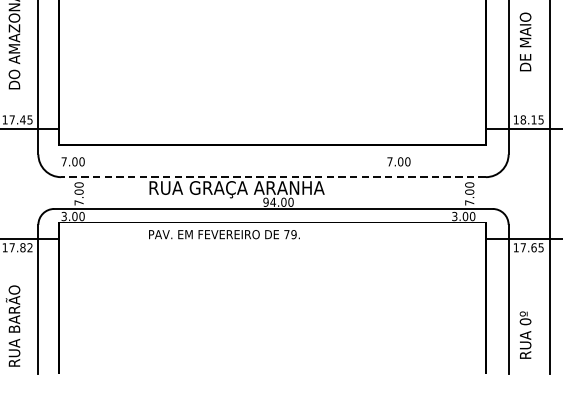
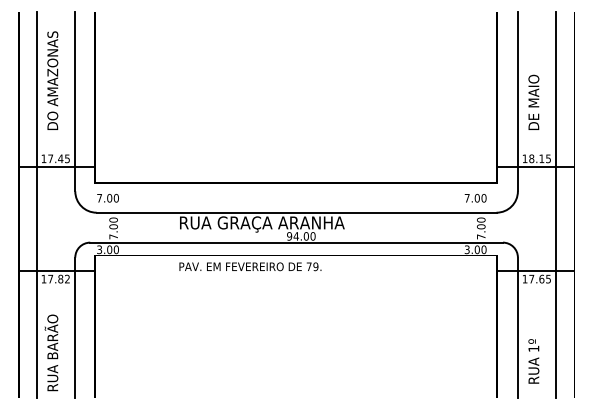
text: (525, 40) -> (533, 101), moved
text: (398, 162) -> (475, 198), moved
line: (273, 176) -> (296, 212), dashed -> solid
text: (525, 321) -> (533, 348), 0º -> 1º

